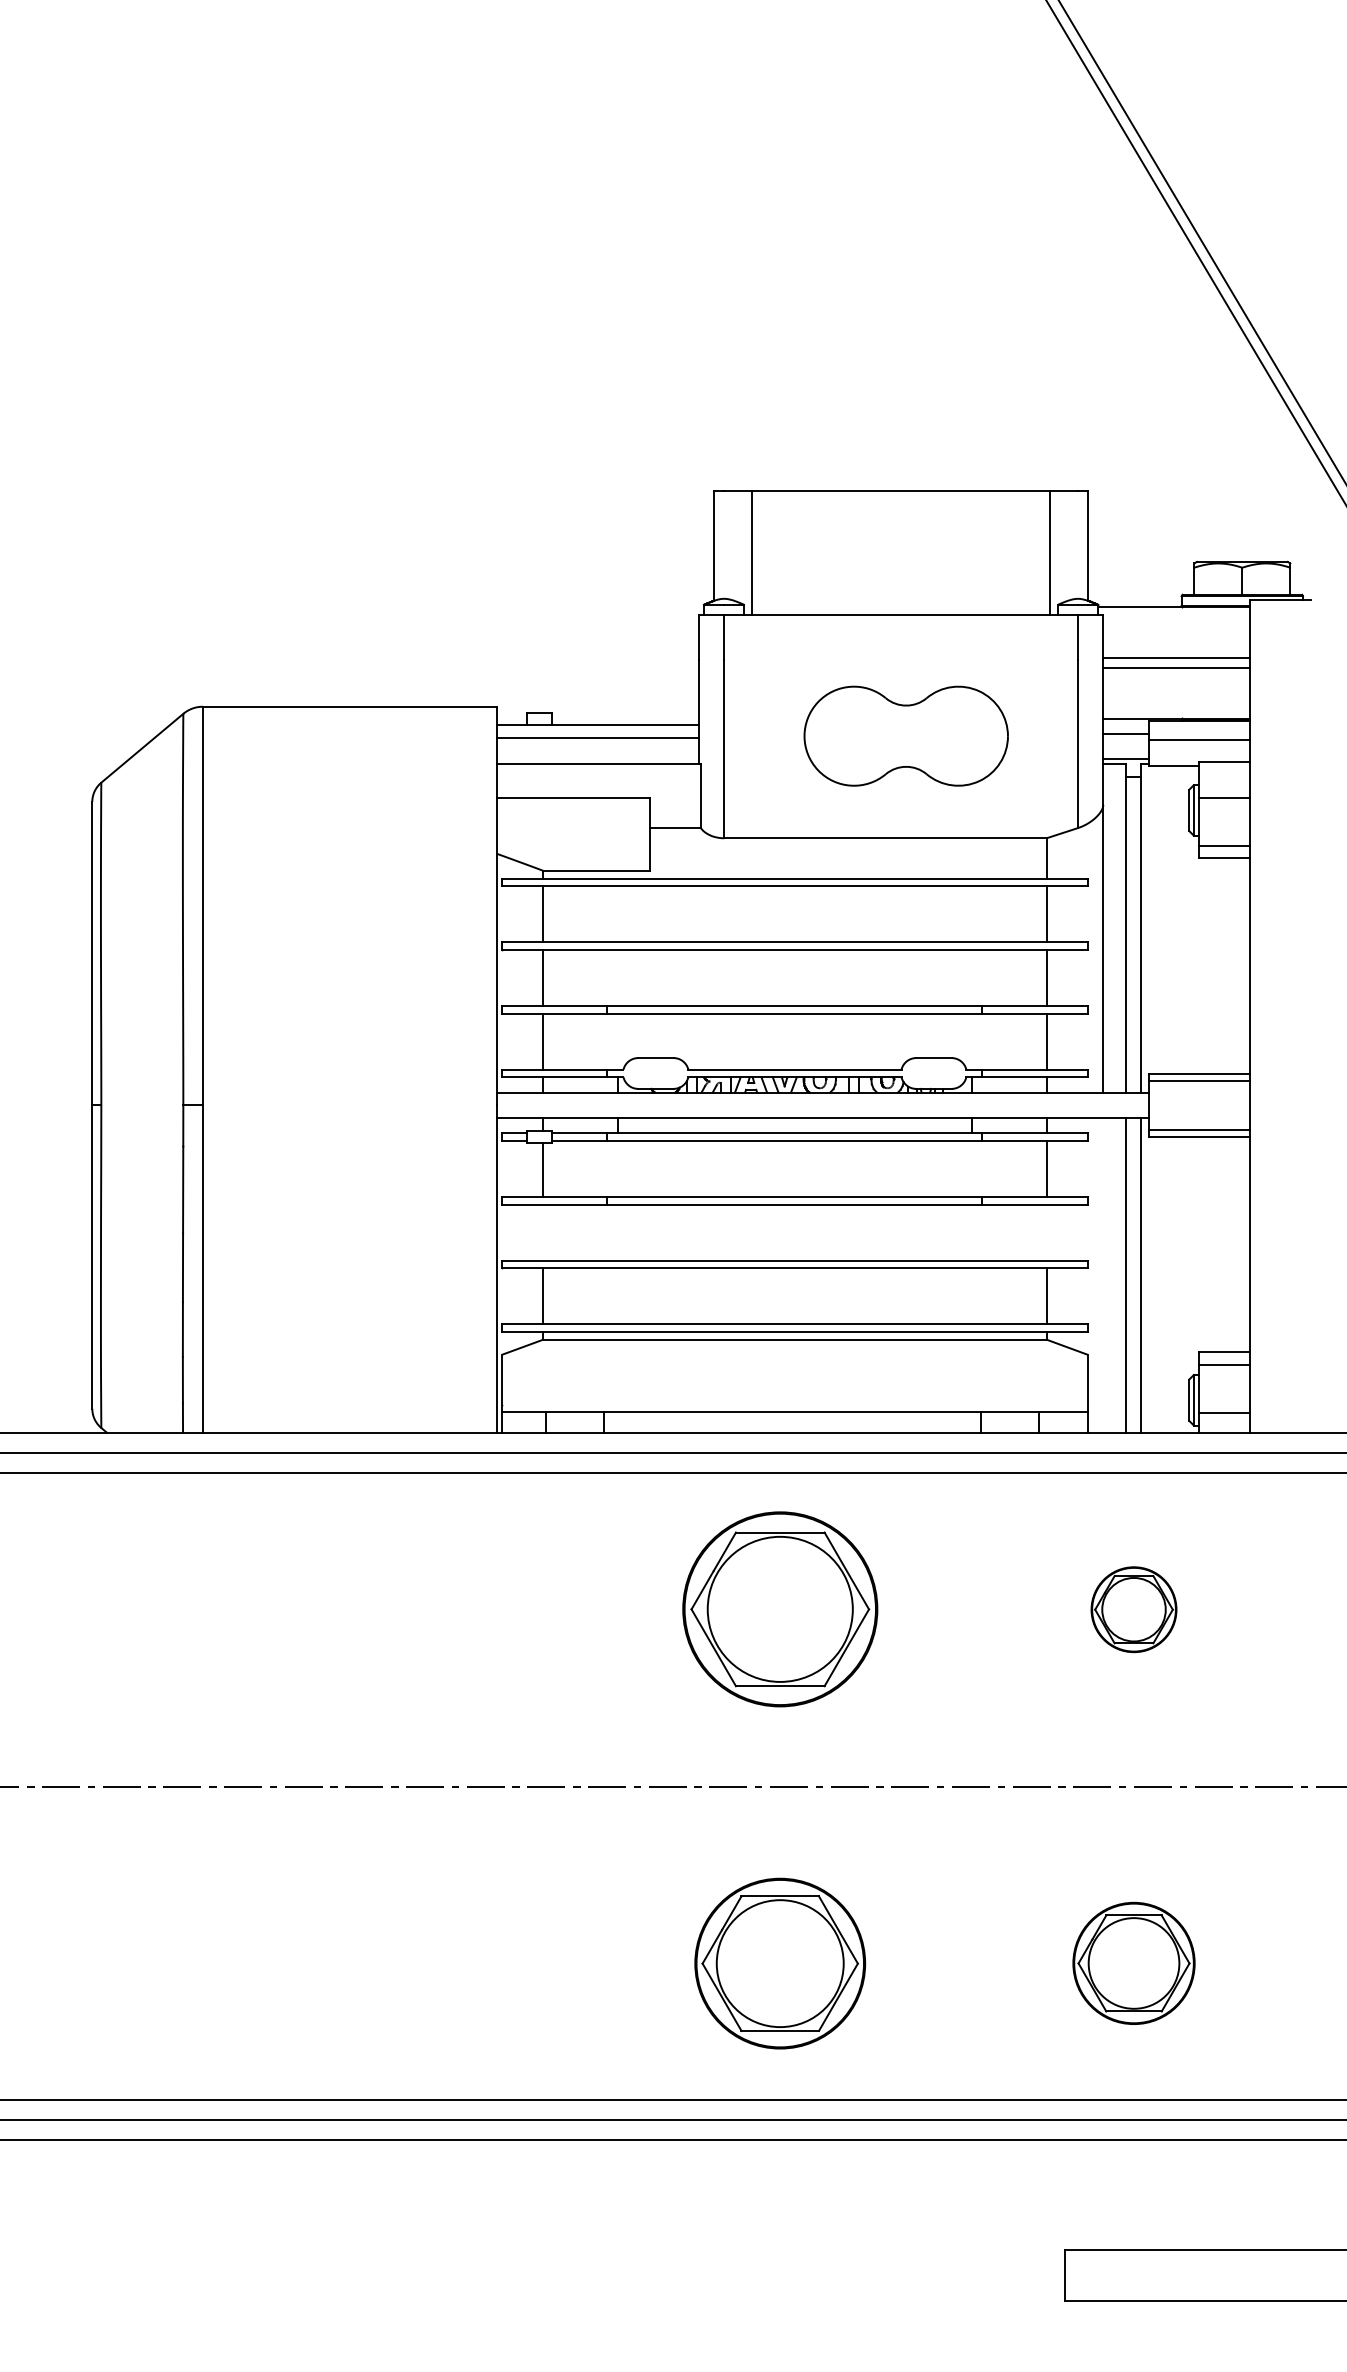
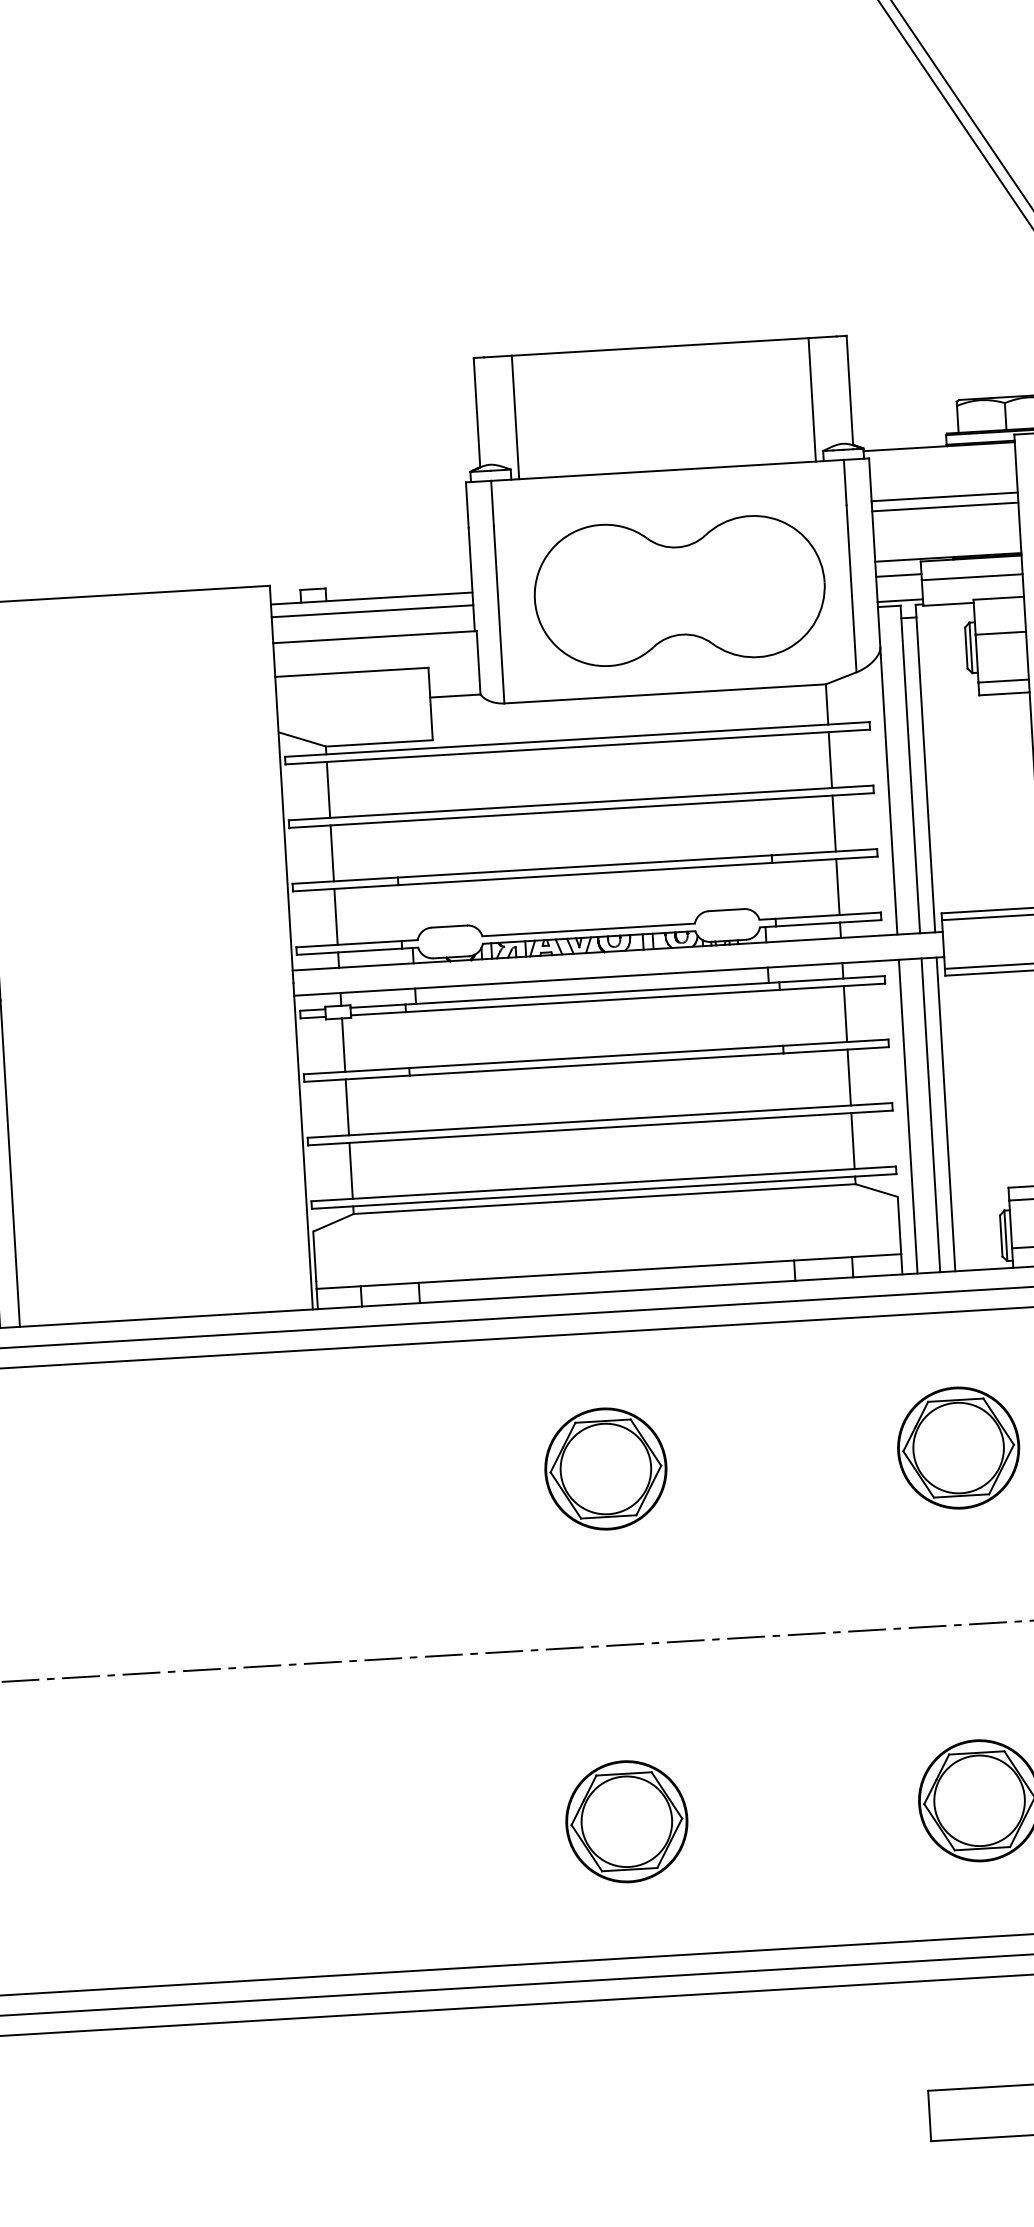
part: (906, 735) -> (680, 590), size x1.43
line: (543, 1232) -> (347, 1107), added
line: (1046, 1232) -> (849, 1077), added
line: (1103, 1274) -> (908, 1115), added
part: (779, 1609) -> (605, 1468), size x0.62
part: (1133, 1609) -> (958, 1448), size x1.43
part: (779, 1962) -> (626, 1820), size x0.71

